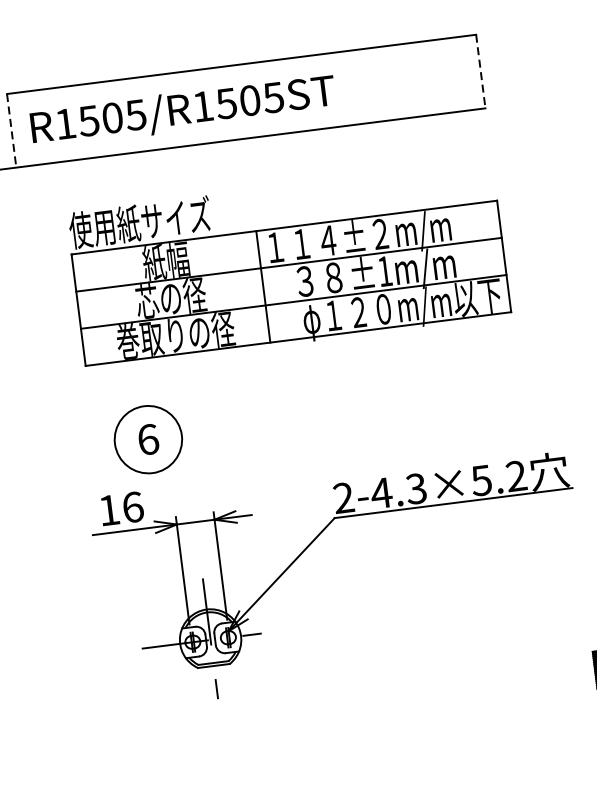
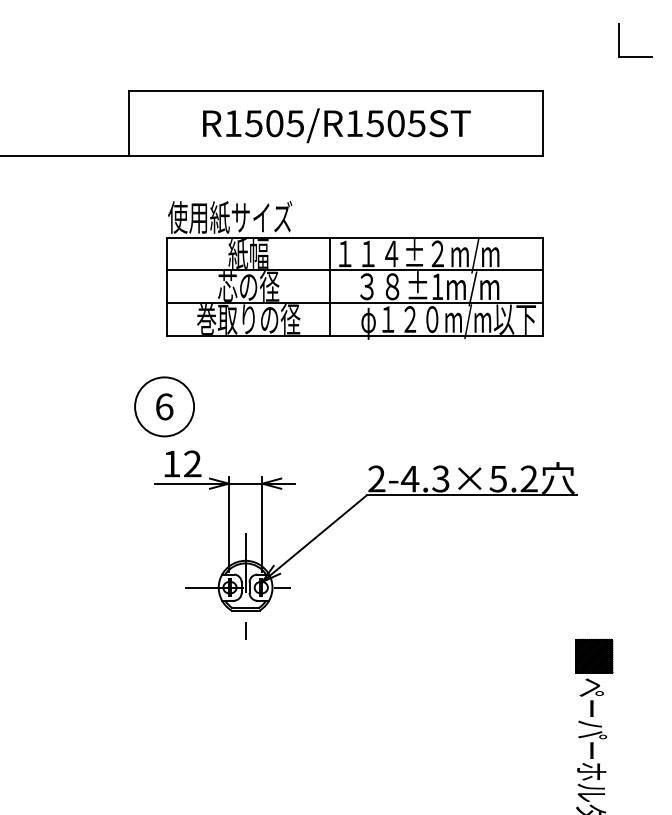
line: (480, 72) -> (542, 124), dashed -> solid
part: (182, 111) -> (336, 125), moved
line: (11, 131) -> (128, 124), dashed -> solid
part: (148, 439) -> (164, 406), moved
text: (132, 506) -> (192, 463), 16 -> 12

